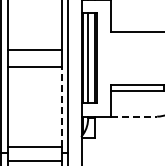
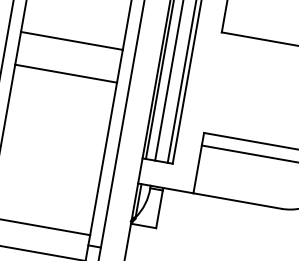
line: (61, 106) -> (103, 157), dashed -> solid
line: (134, 116) -> (238, 201), dashed -> solid

